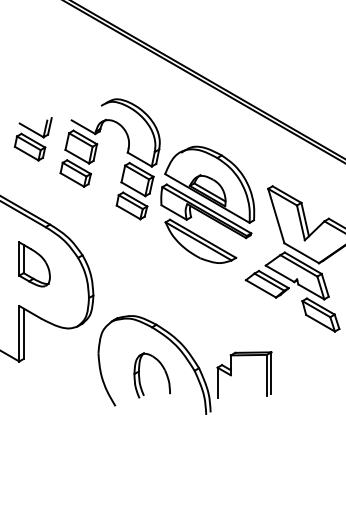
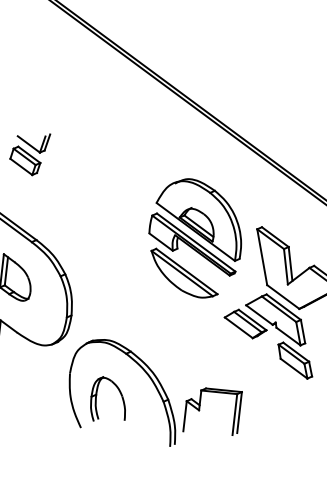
part: (95, 157) -> (89, 178), removed
part: (140, 377) -> (97, 400), moved

